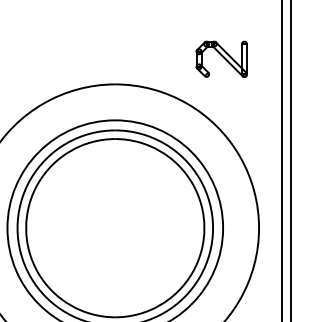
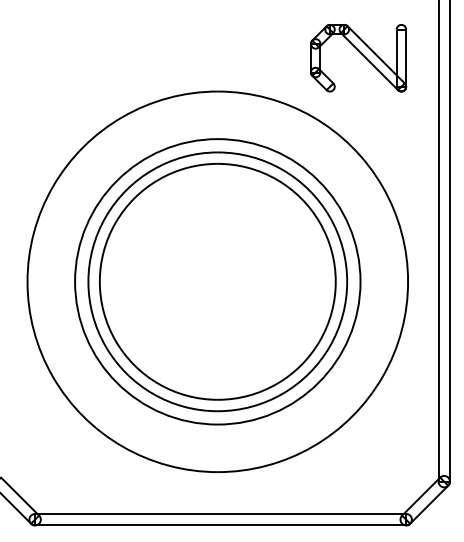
part: (221, 59) -> (358, 58), size x1.43

